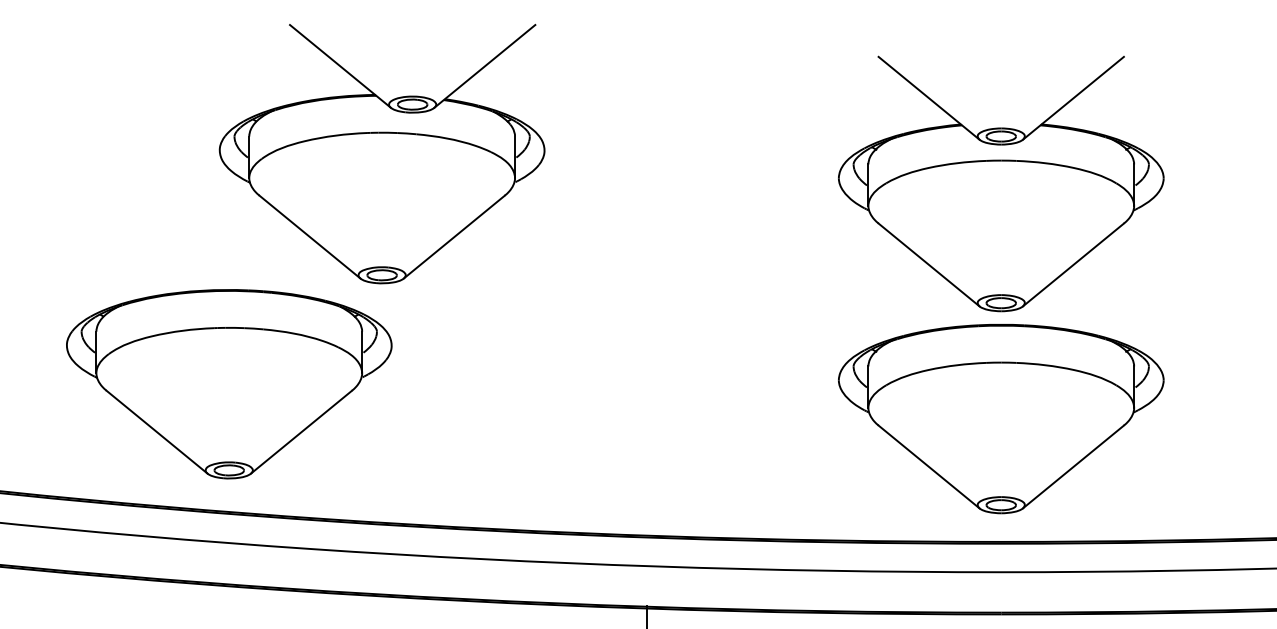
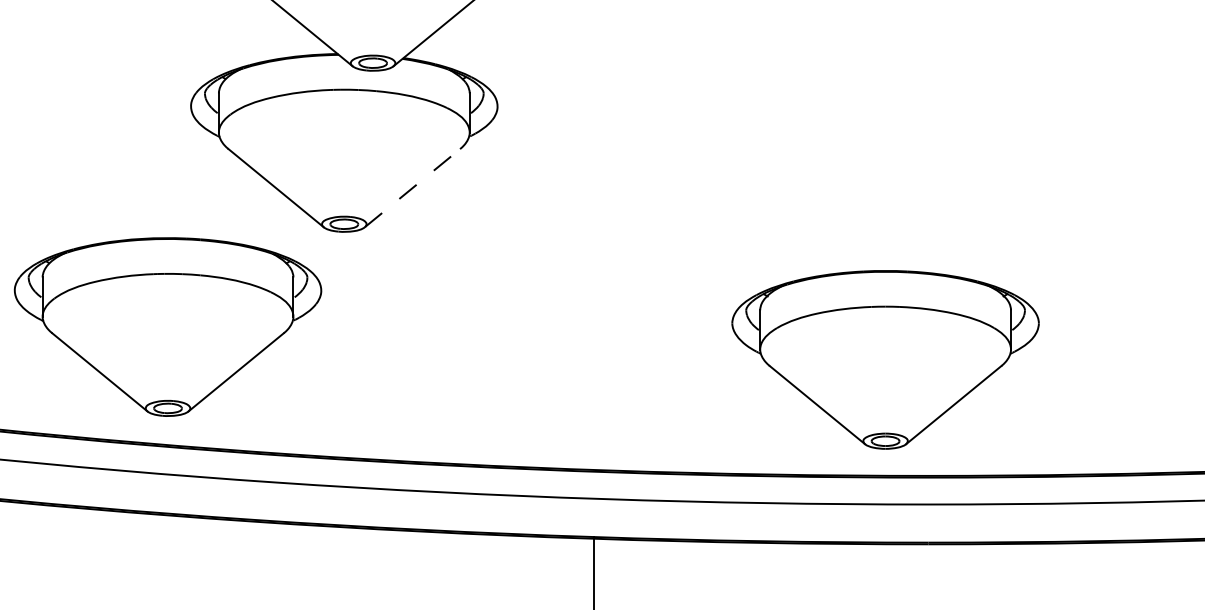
part: (1001, 184) -> (928, 138), removed
line: (454, 237) -> (412, 188), solid -> dashed
part: (228, 383) -> (167, 326), moved
part: (1001, 418) -> (885, 359), moved

